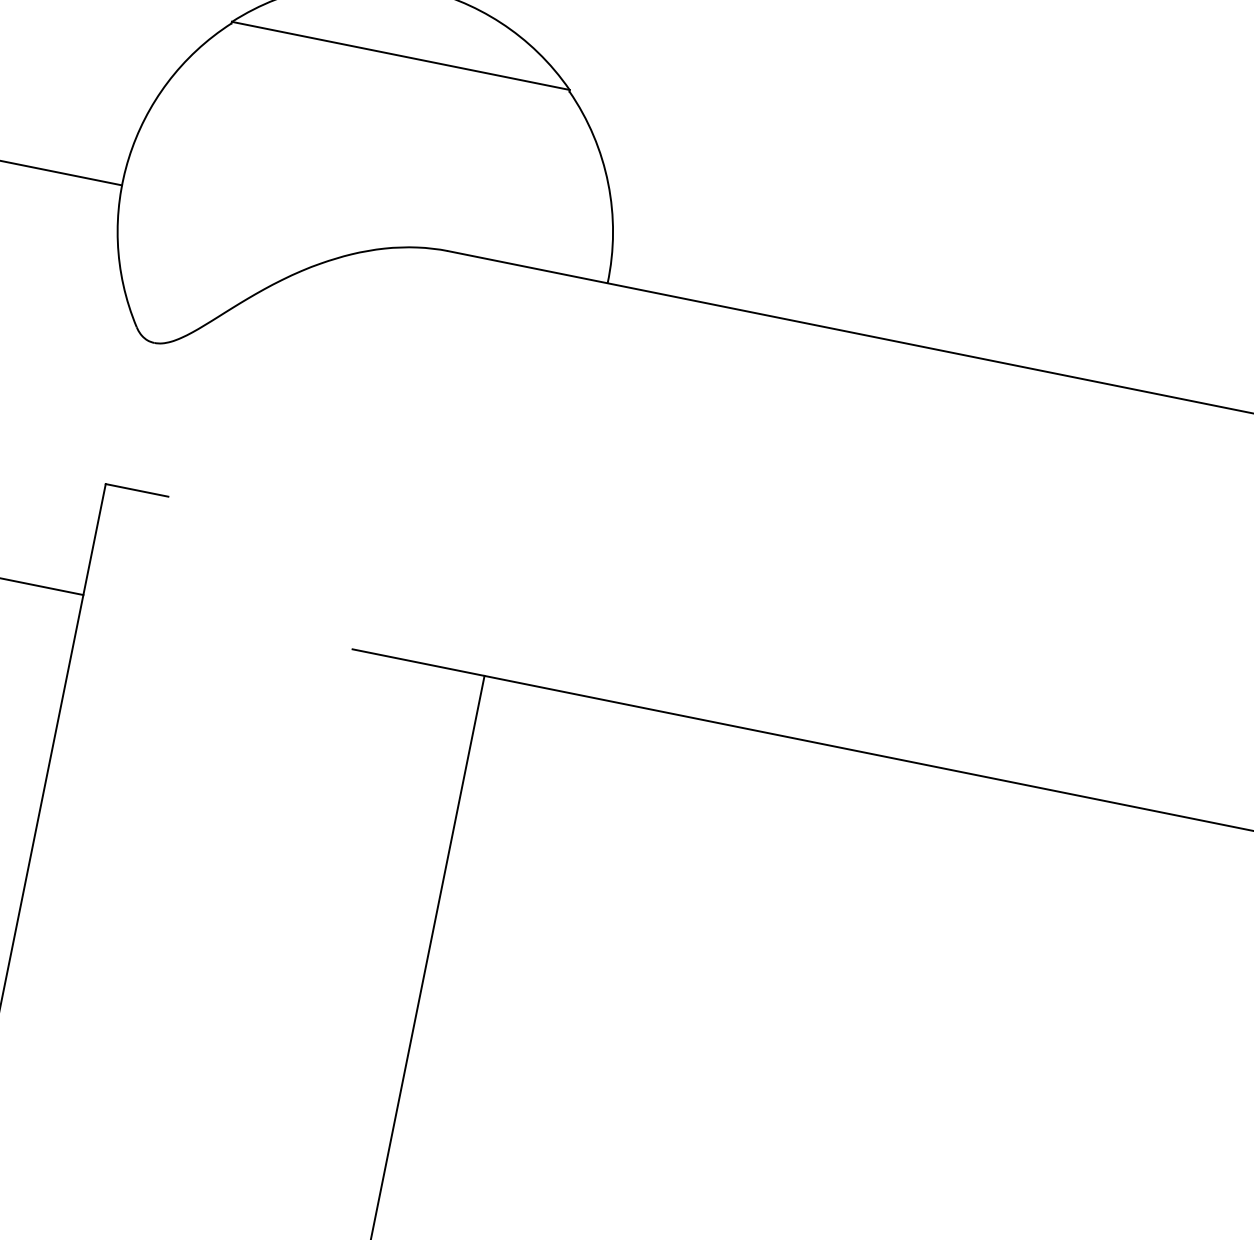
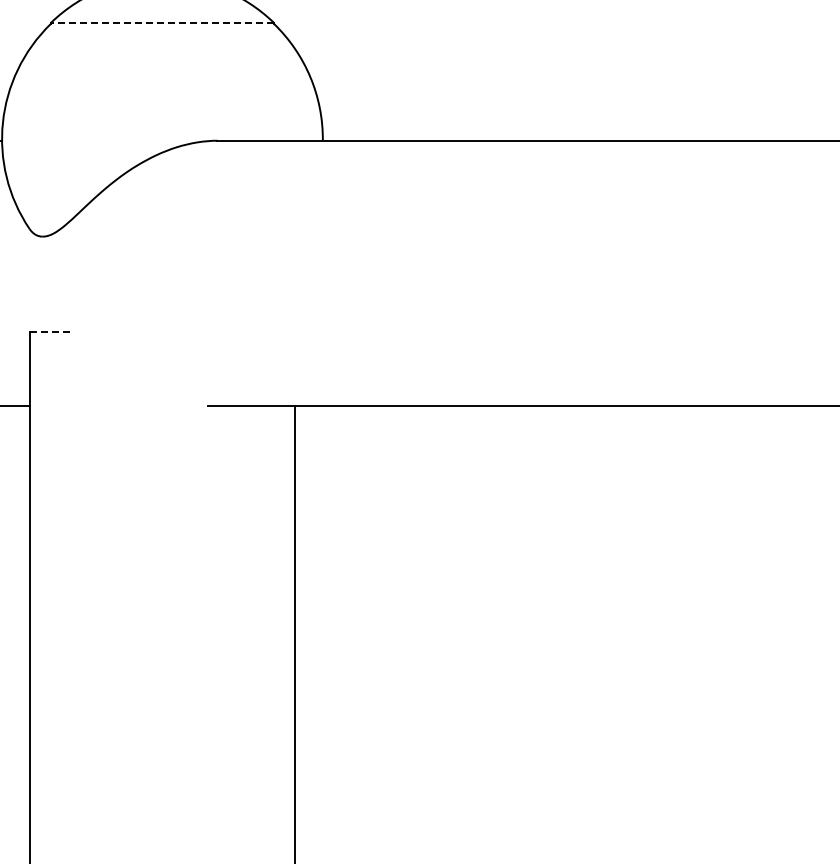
line: (401, 55) -> (162, 22), solid -> dashed
line: (136, 490) -> (50, 332), solid -> dashed

